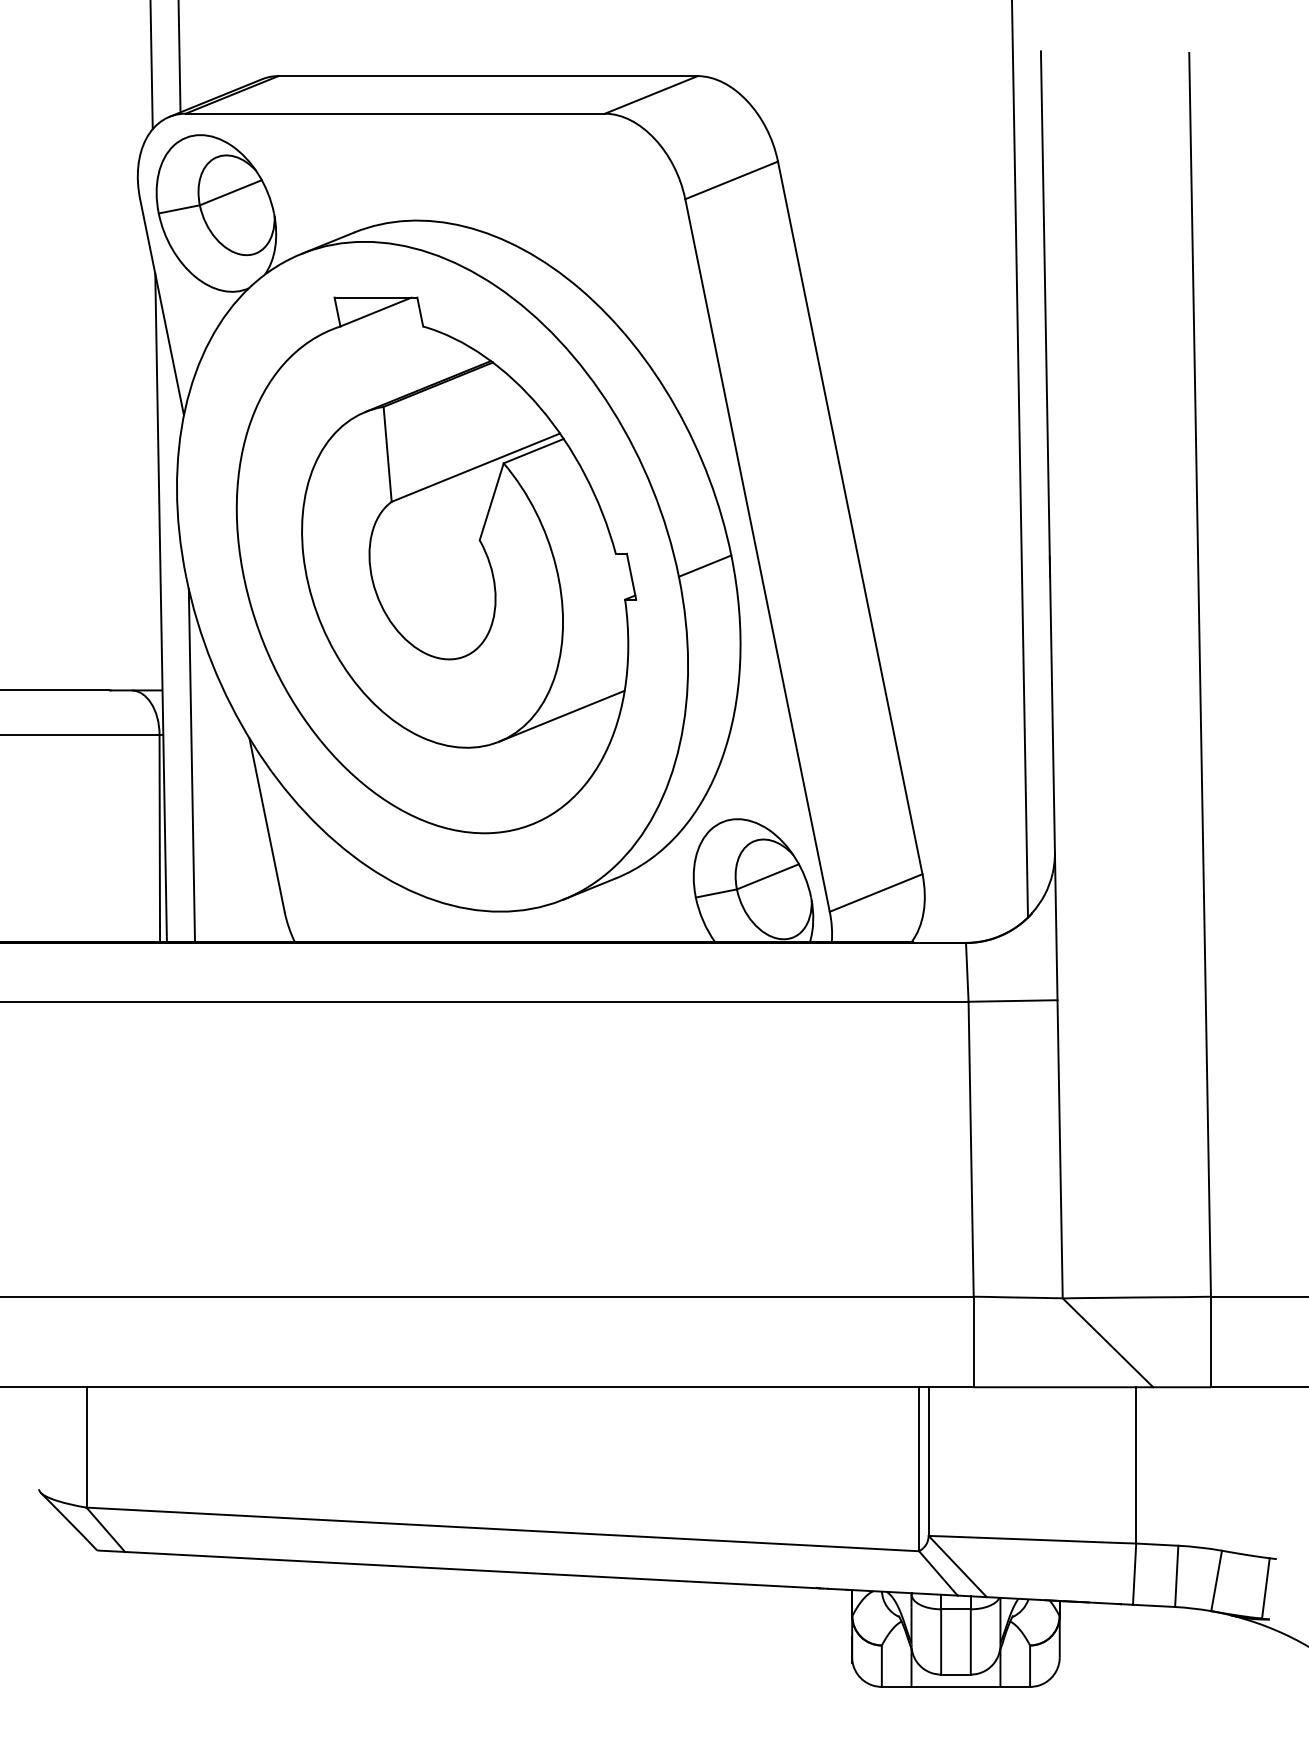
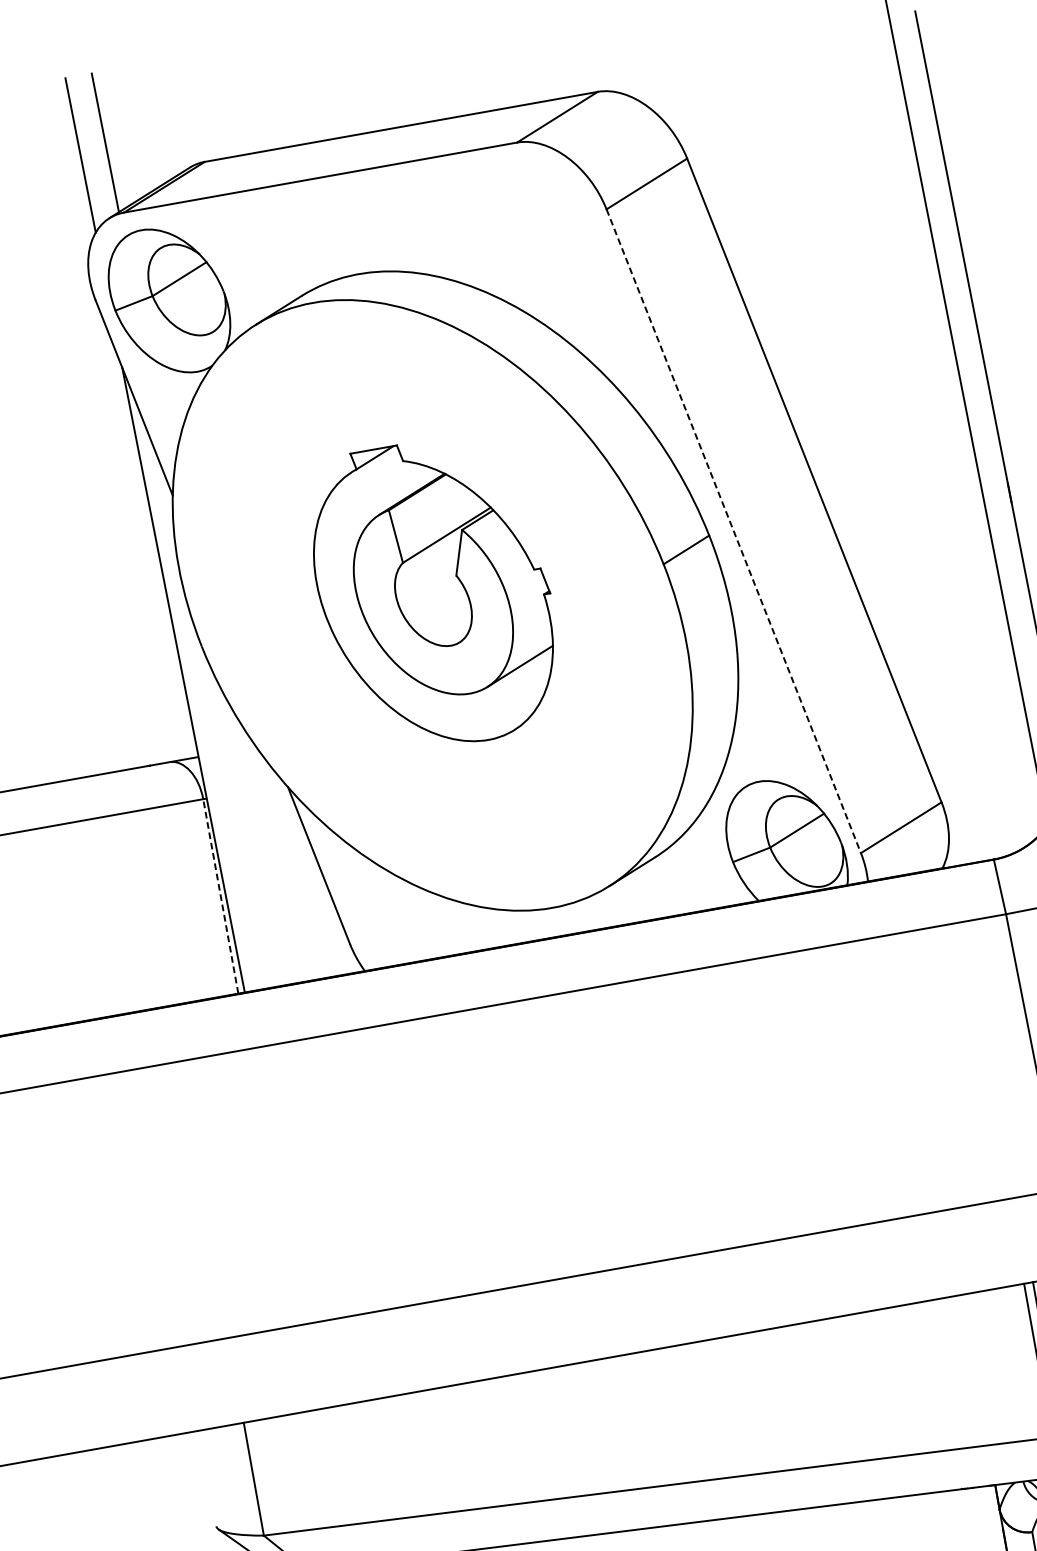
line: (757, 555) -> (733, 531), solid -> dashed
part: (436, 565) -> (434, 594), size x0.6
line: (191, 765) -> (238, 822), removed
line: (159, 838) -> (220, 896), solid -> dashed

